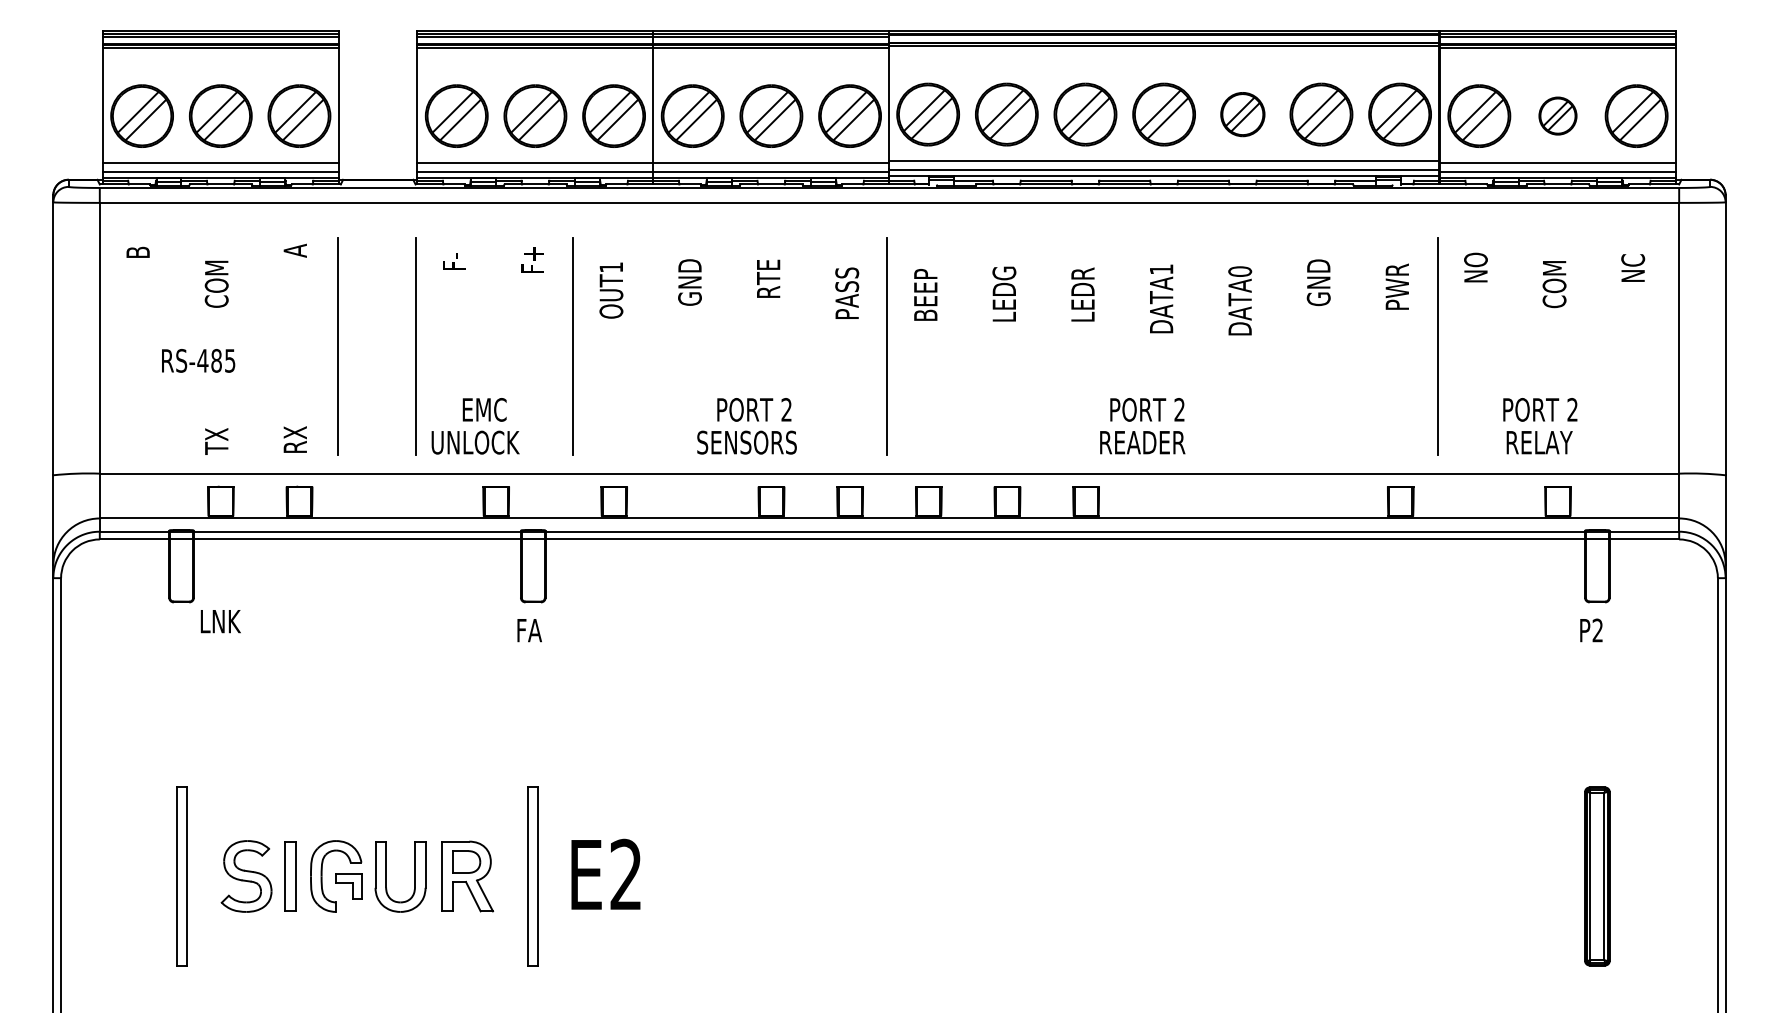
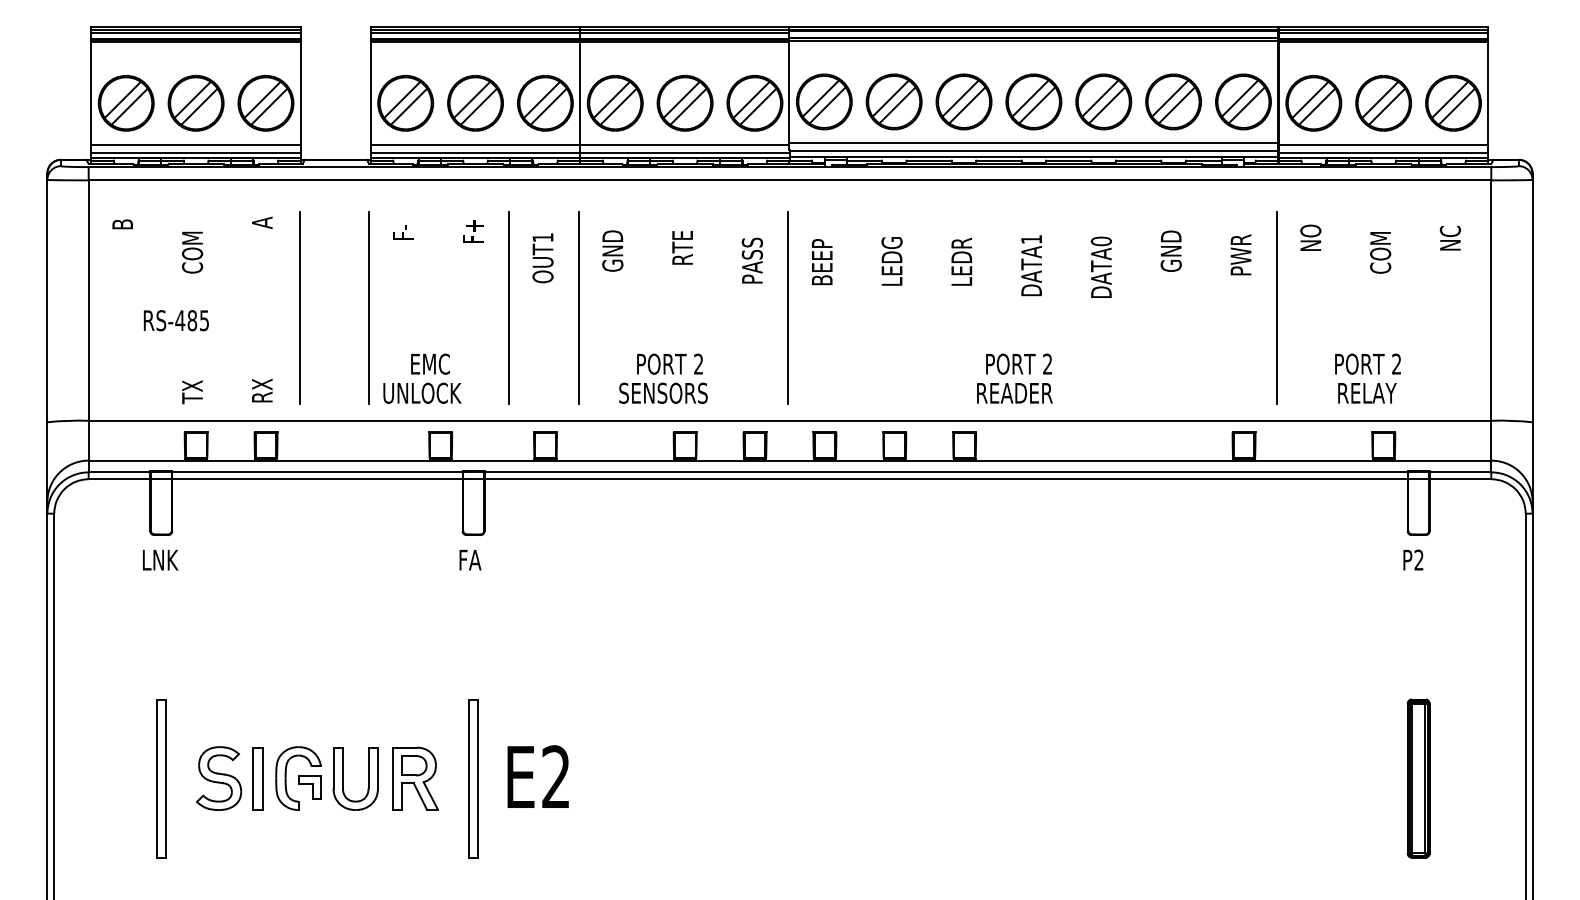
part: (1242, 114) -> (1103, 101), size x1.43
part: (1557, 115) -> (1383, 102), size x1.67
line: (651, 346) -> (578, 307), added
text: (220, 621) -> (160, 560), moved

